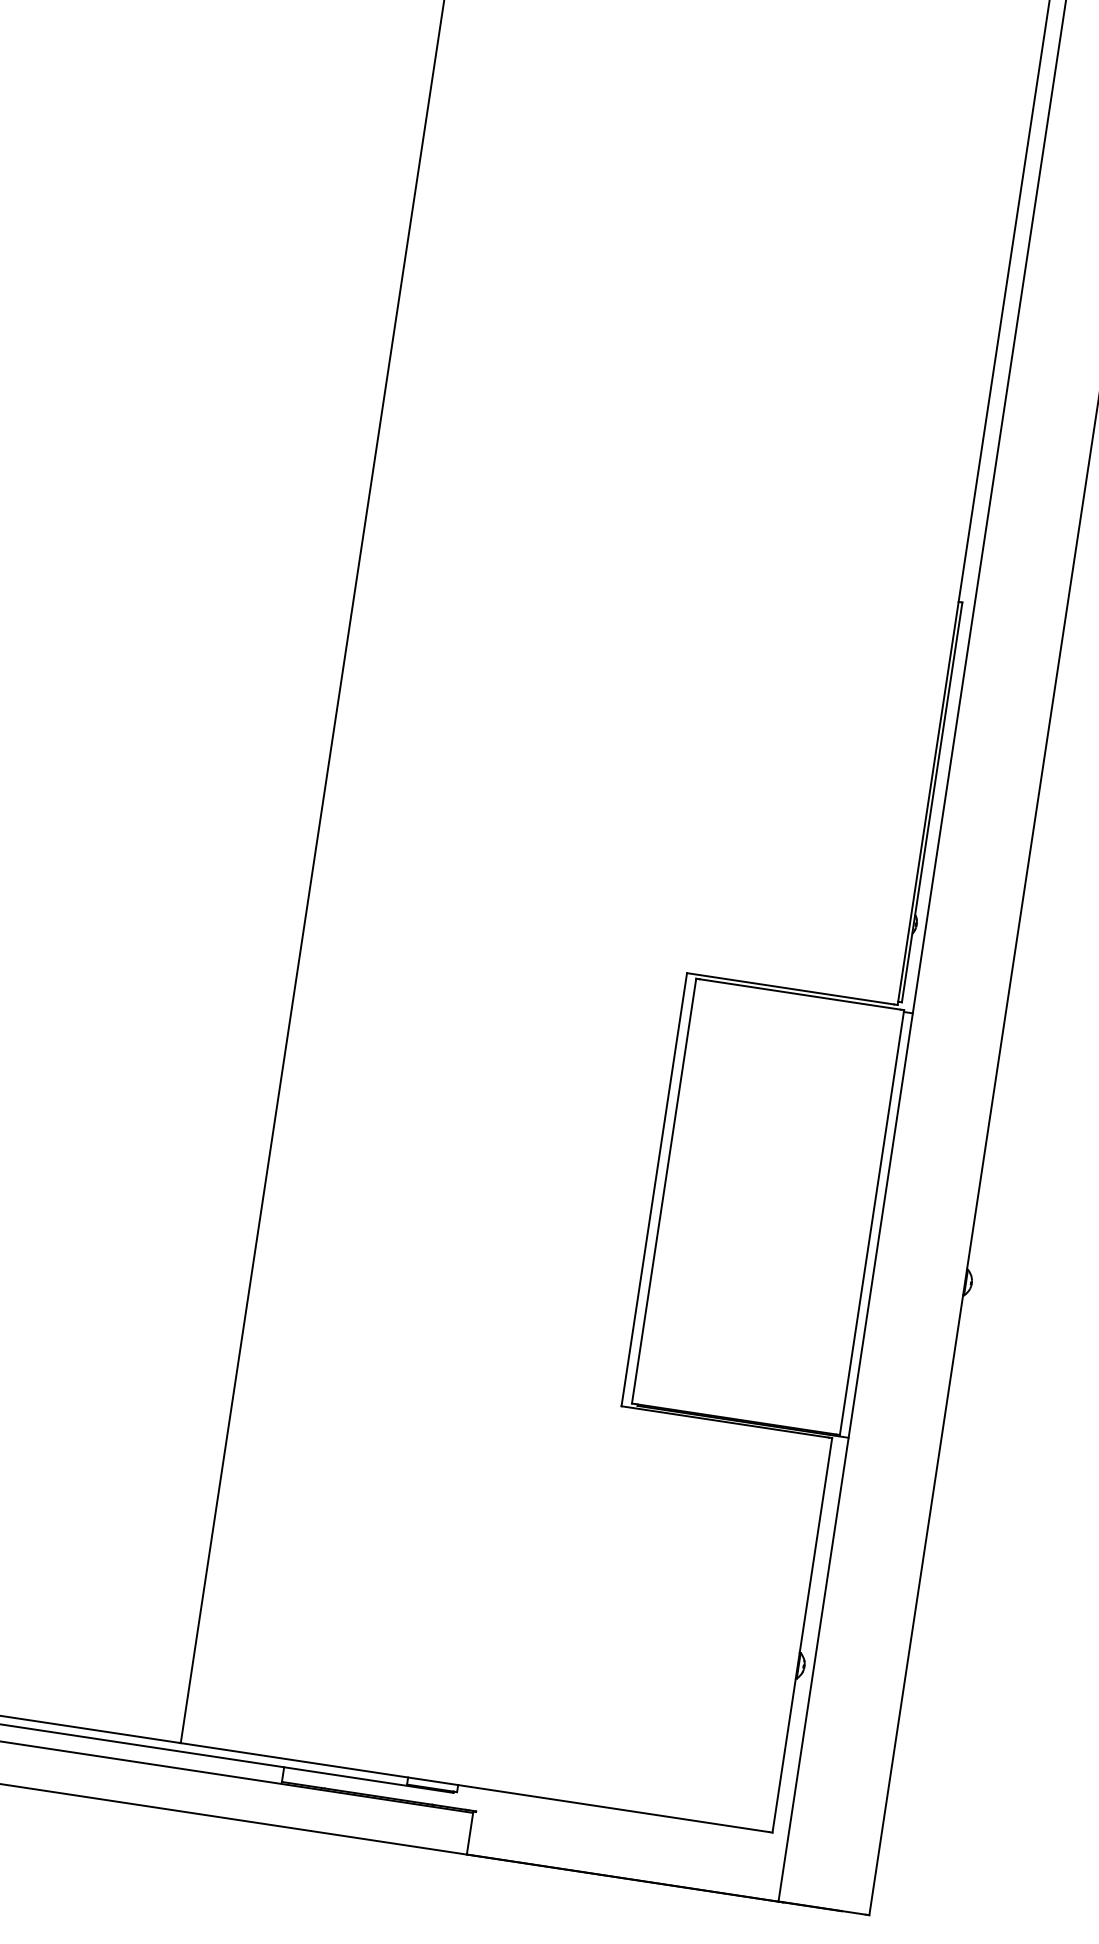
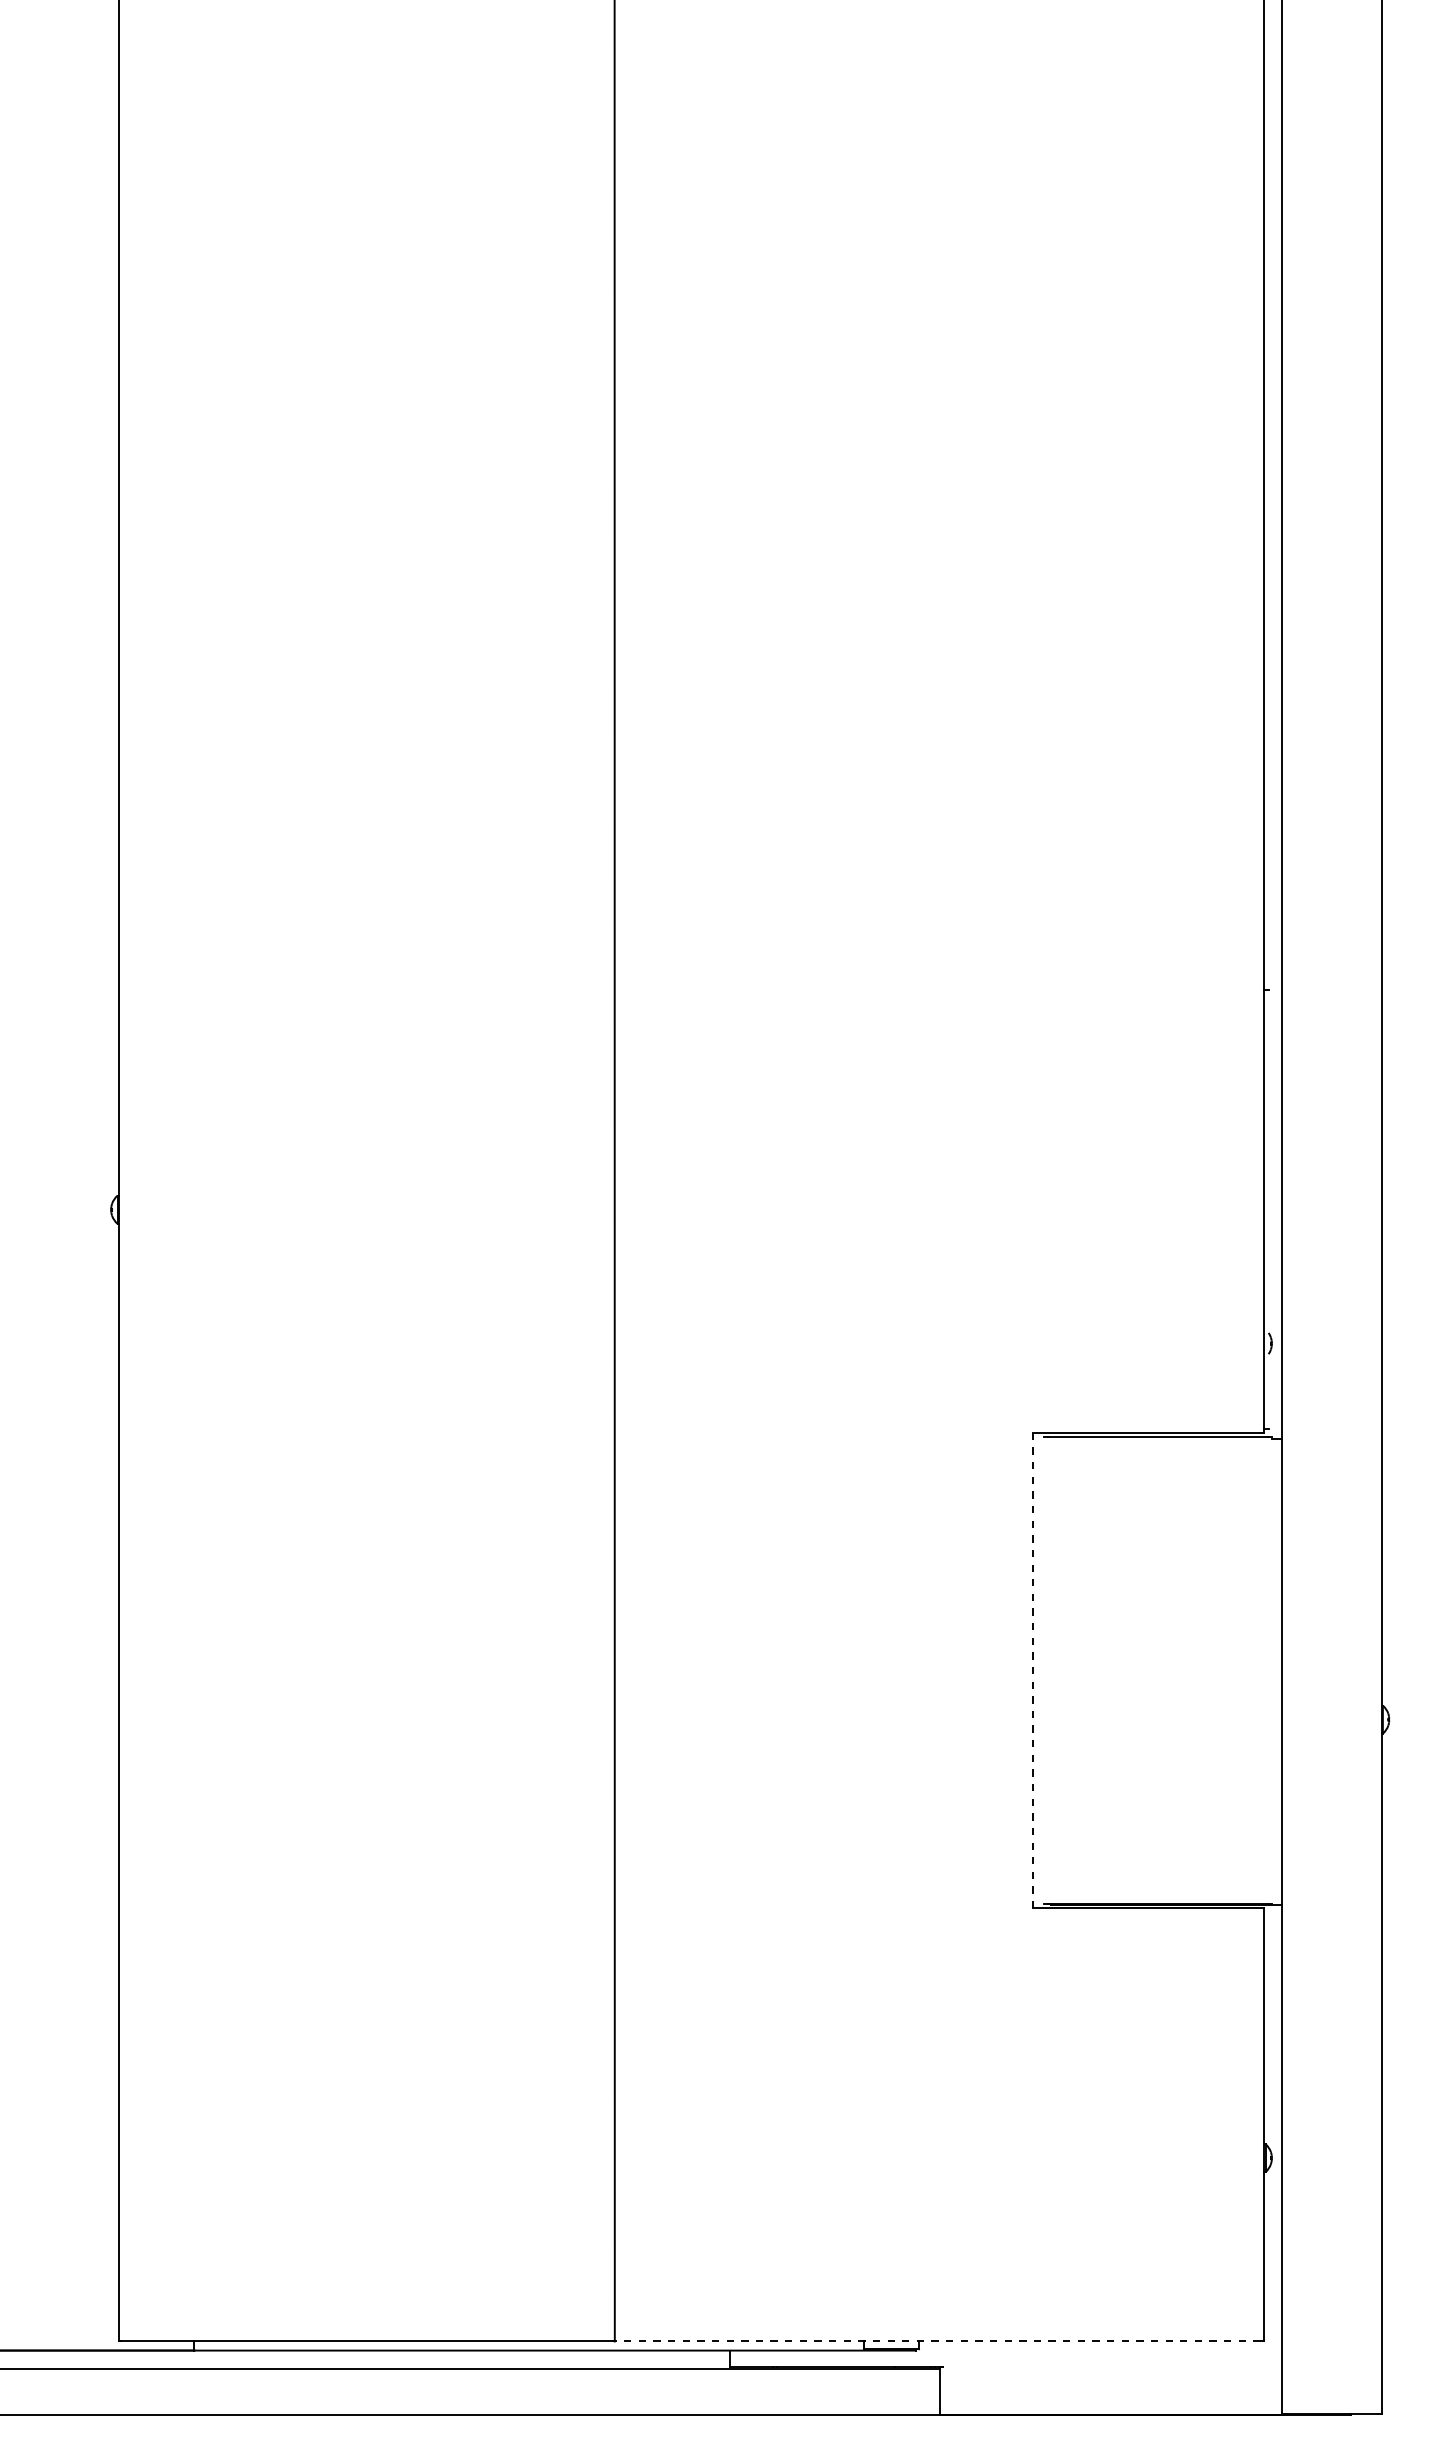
line: (932, 802) -> (1268, 1209), removed
line: (654, 1189) -> (1033, 1670), solid -> dashed
line: (663, 1191) -> (1043, 1670), removed
line: (872, 1222) -> (1272, 1670), removed
line: (474, 1787) -> (937, 2341), solid -> dashed

